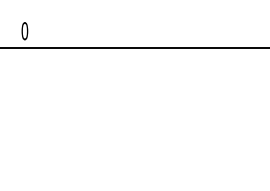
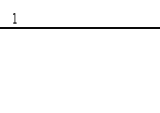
text: (24, 31) -> (14, 18), 0 -> 1

